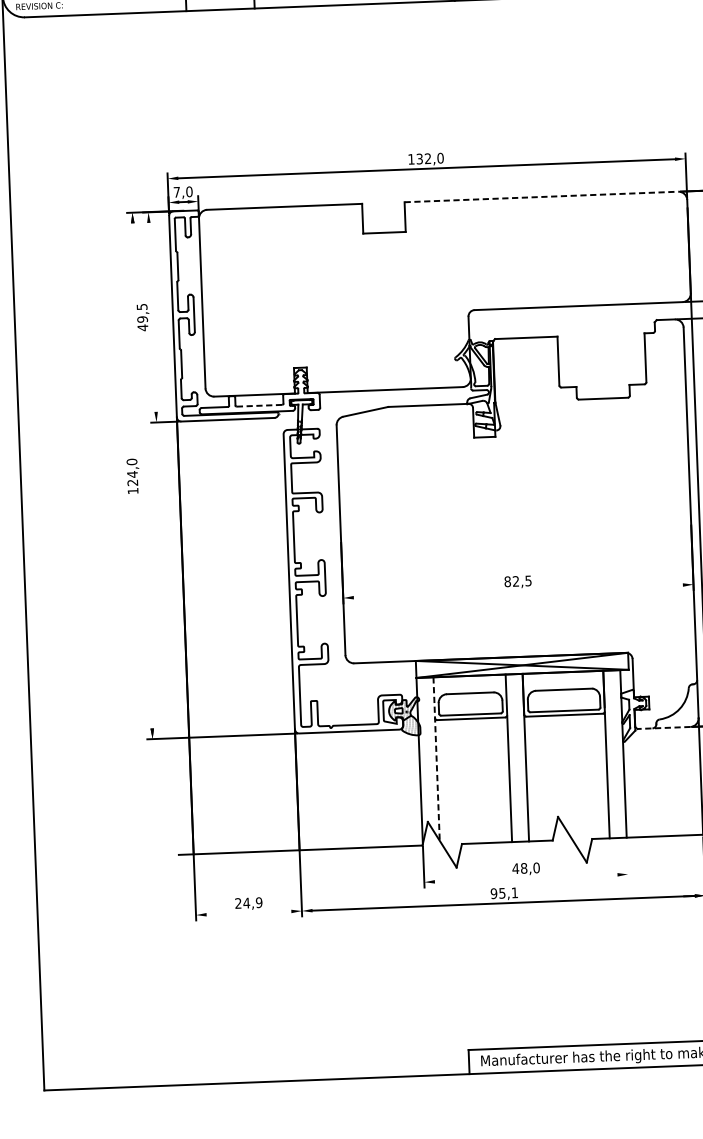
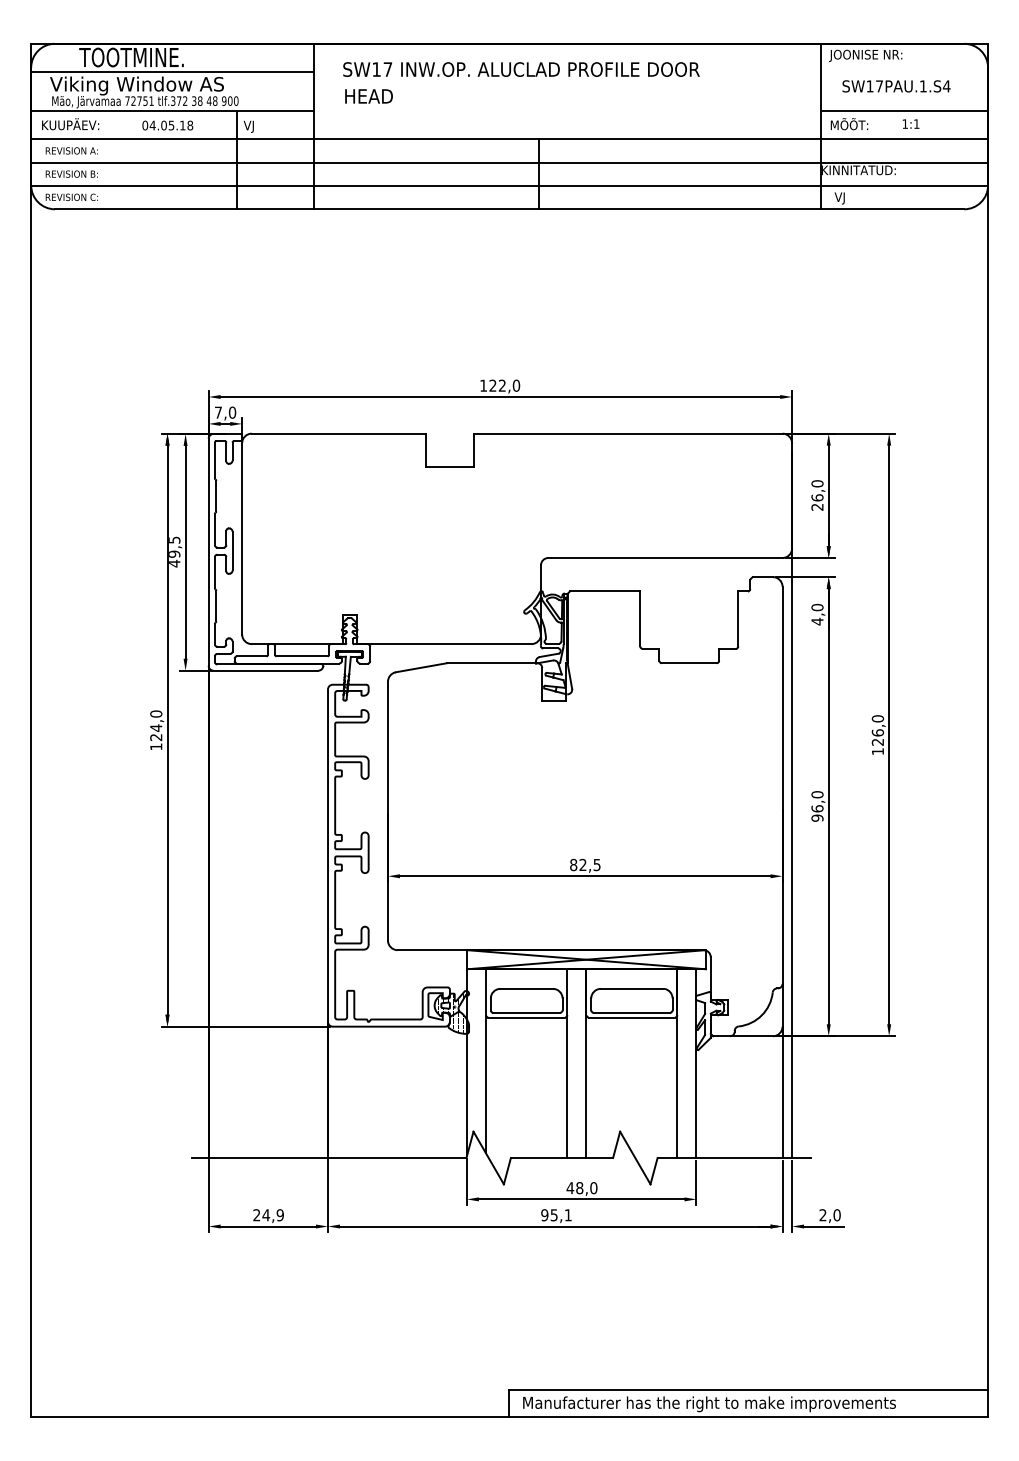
text: (419, 158) -> (492, 385), 132,0 -> 122,0
line: (541, 196) -> (628, 433), dashed -> solid
line: (152, 316) -> (185, 551), added
line: (259, 405) -> (302, 656), dashed -> solid
line: (142, 475) -> (167, 729), added
line: (517, 591) -> (584, 876), added
line: (664, 728) -> (743, 1036), dashed -> solid
line: (437, 759) -> (486, 1061), dashed -> solid
line: (627, 860) -> (696, 1183), added
line: (526, 878) -> (581, 1199), added
line: (249, 913) -> (268, 1226), added

